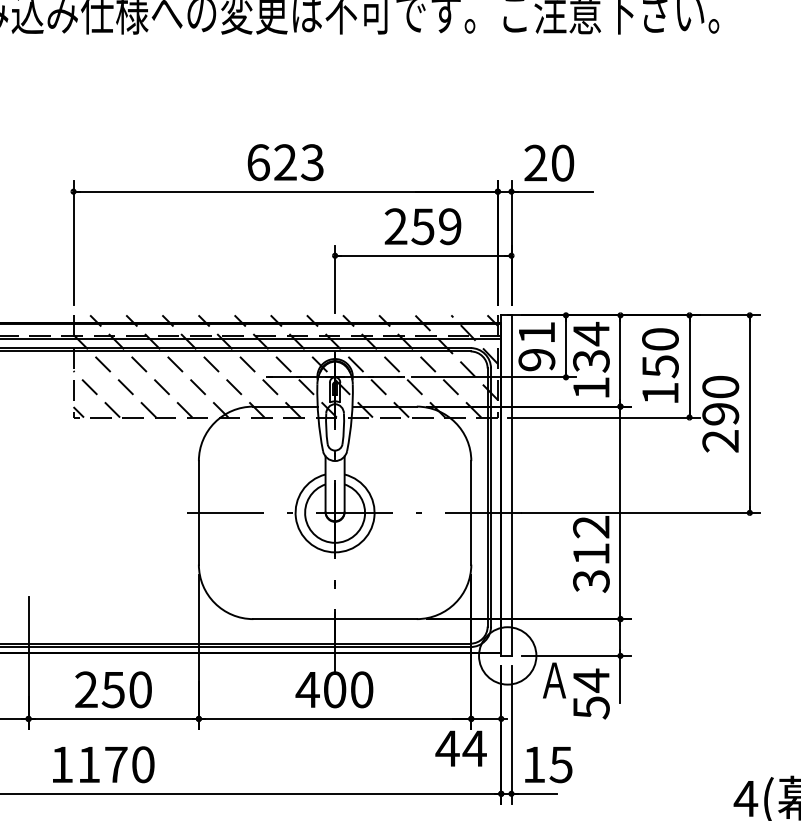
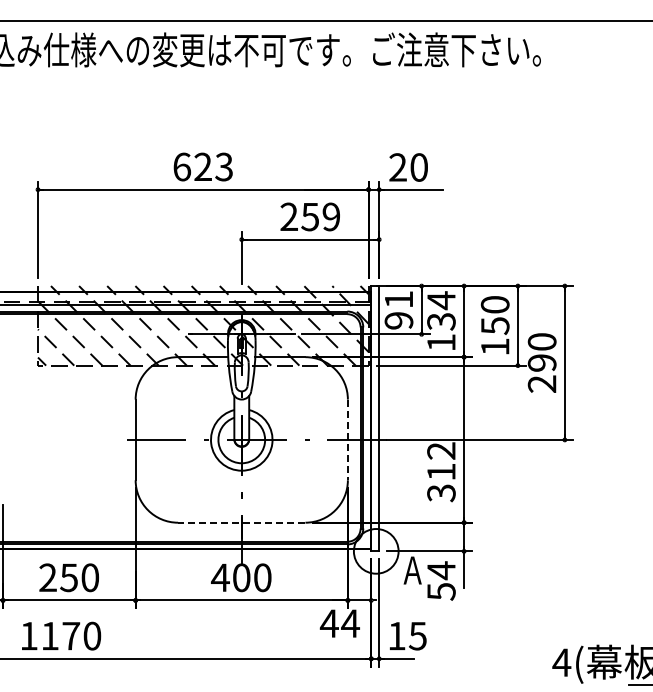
line: (470, 513) -> (347, 440), solid -> dashed
line: (334, 618) -> (241, 522), solid -> dashed

